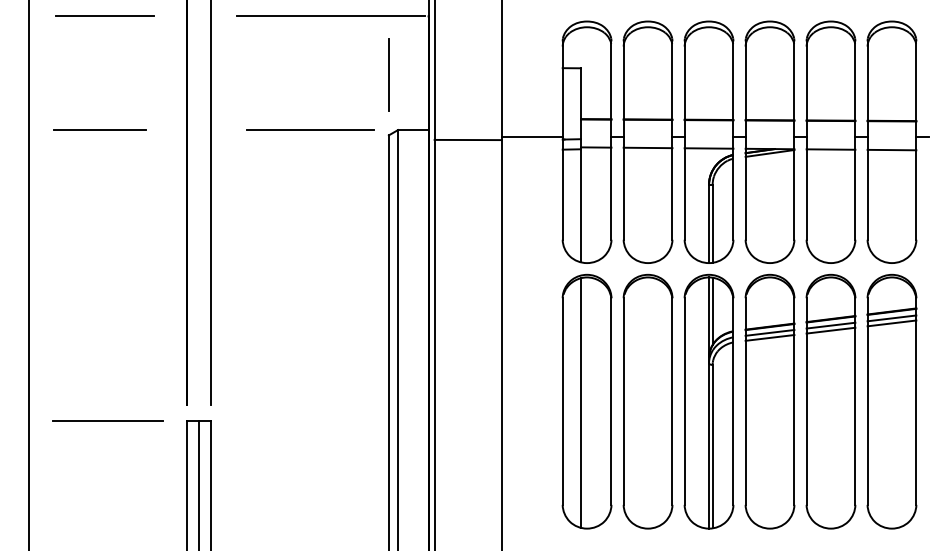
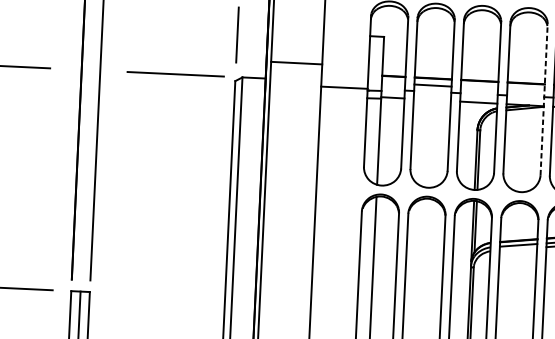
line: (467, 139) -> (296, 62), moved
line: (794, 140) -> (544, 99), solid -> dashed
line: (647, 147) -> (432, 85), moved
line: (769, 337) -> (518, 248), removed

